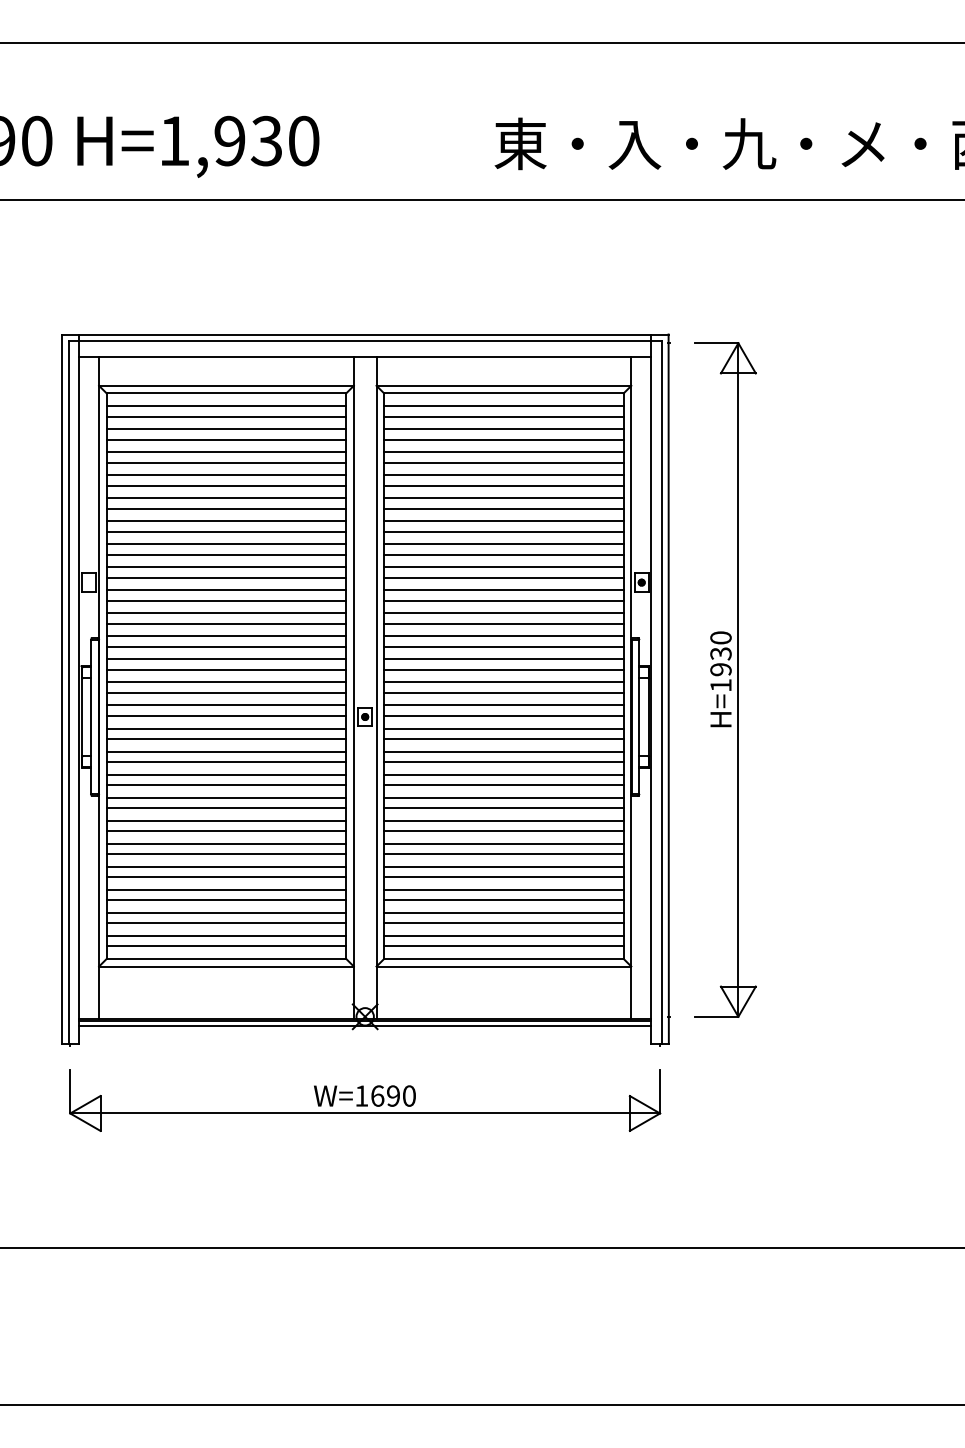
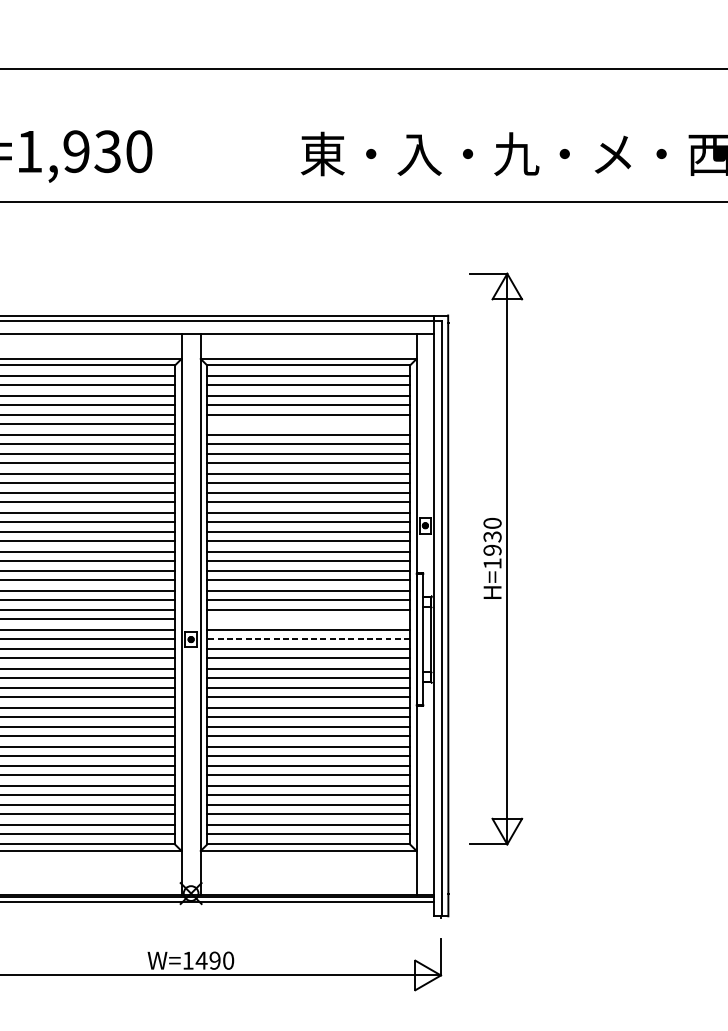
line: (503, 462) -> (308, 423), removed
part: (725, 679) -> (496, 558), moved
line: (503, 692) -> (308, 618), removed
line: (503, 715) -> (308, 638), solid -> dashed
text: (377, 1095) -> (201, 960), W=1690 -> W=1490

